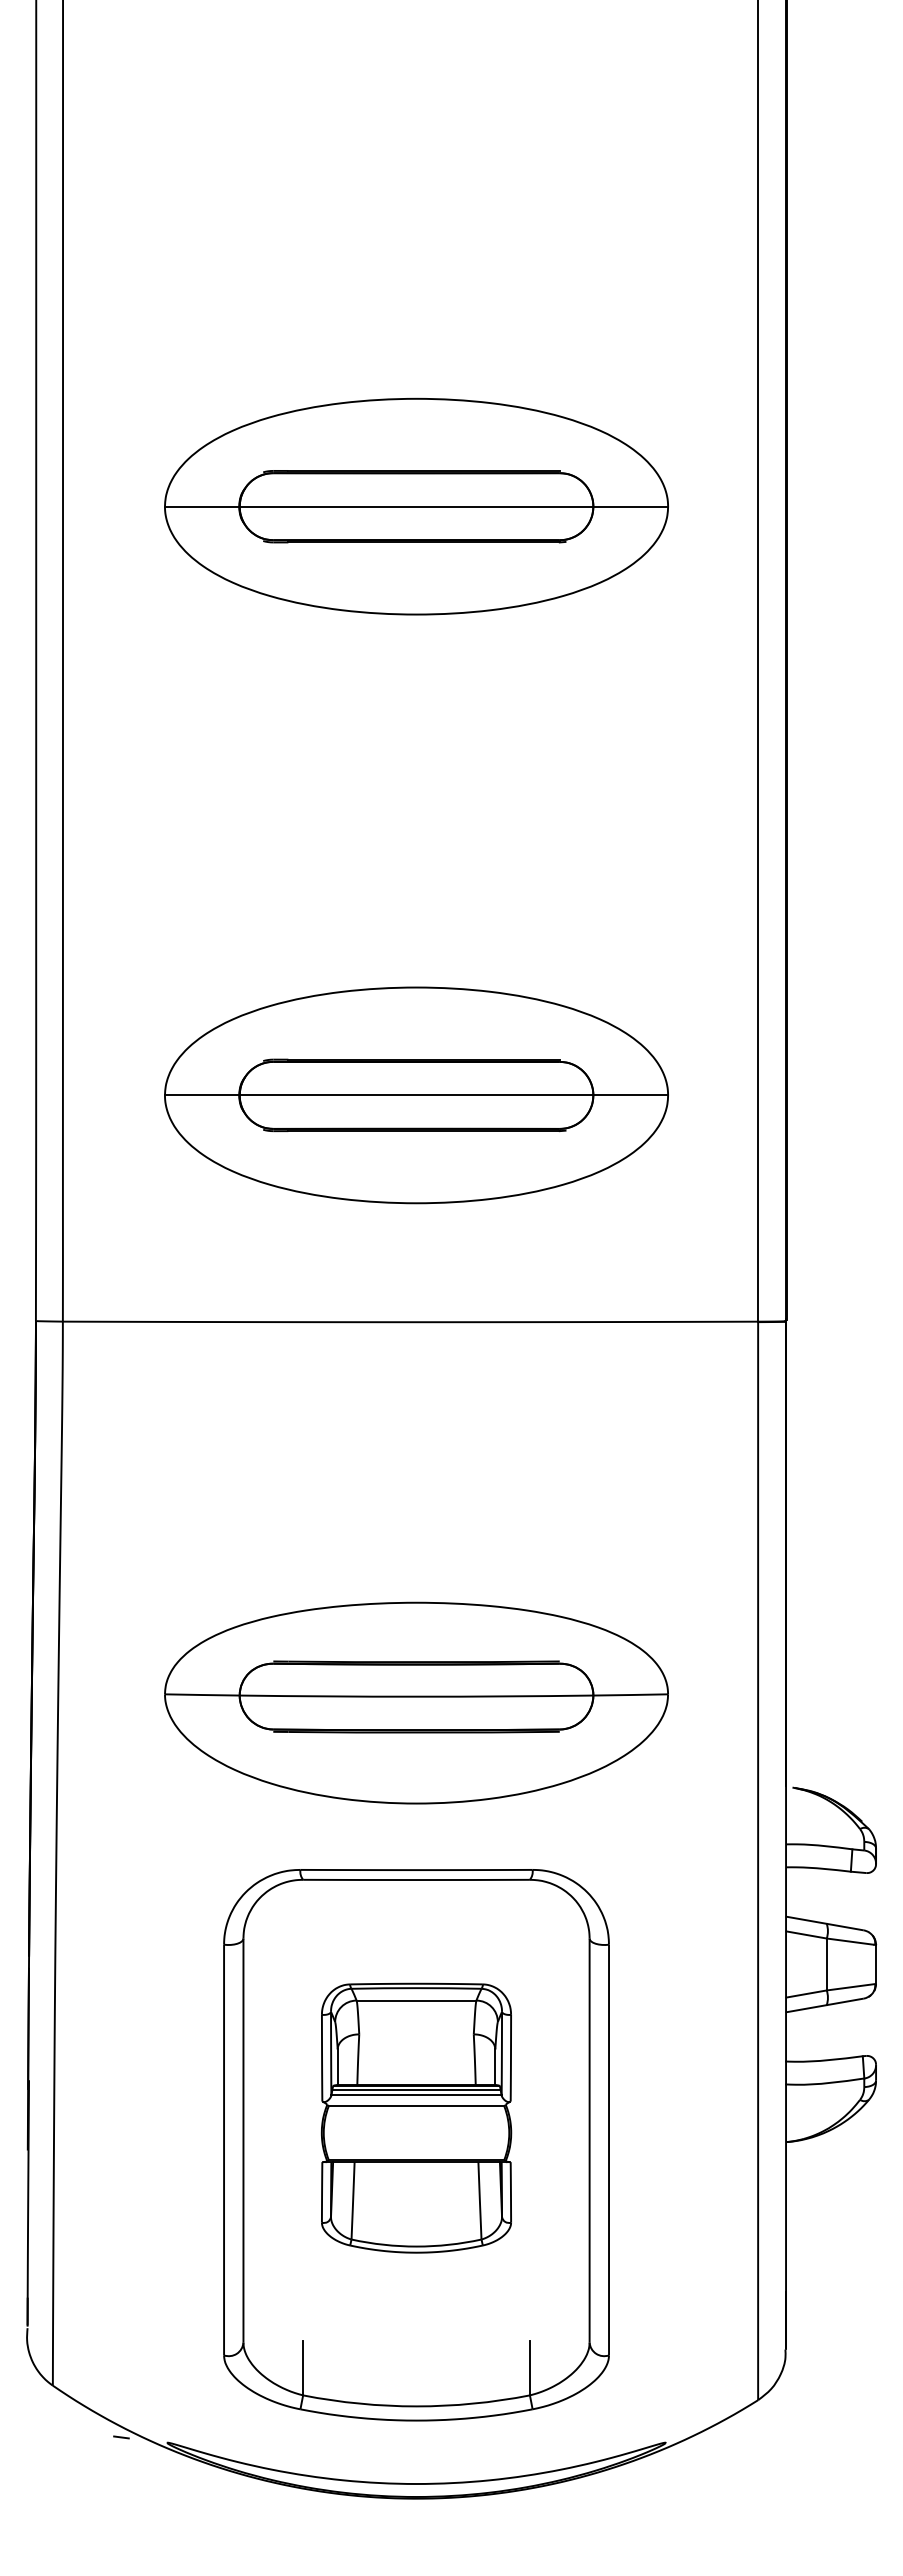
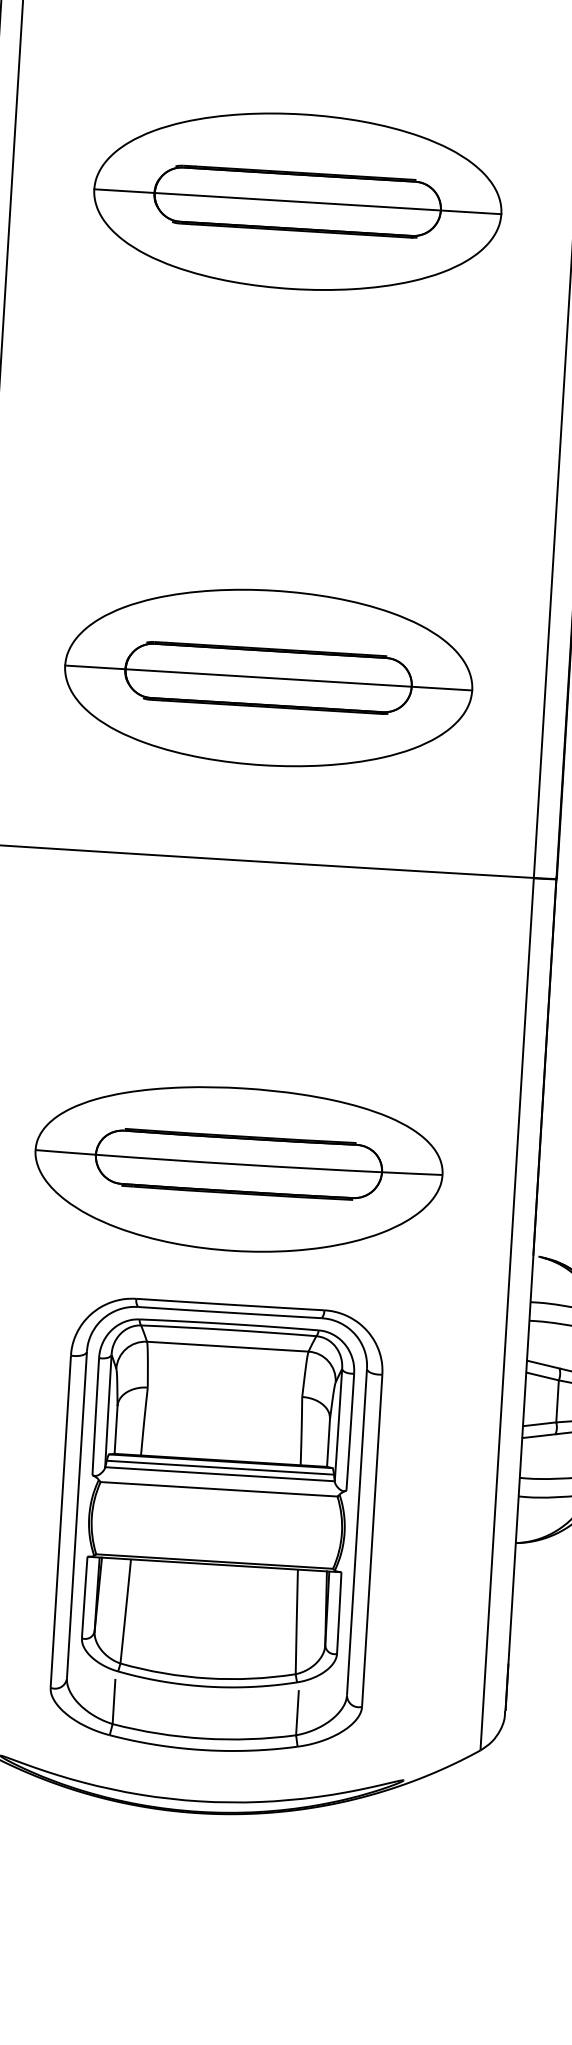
part: (416, 2118) -> (218, 1505), size x1.67

